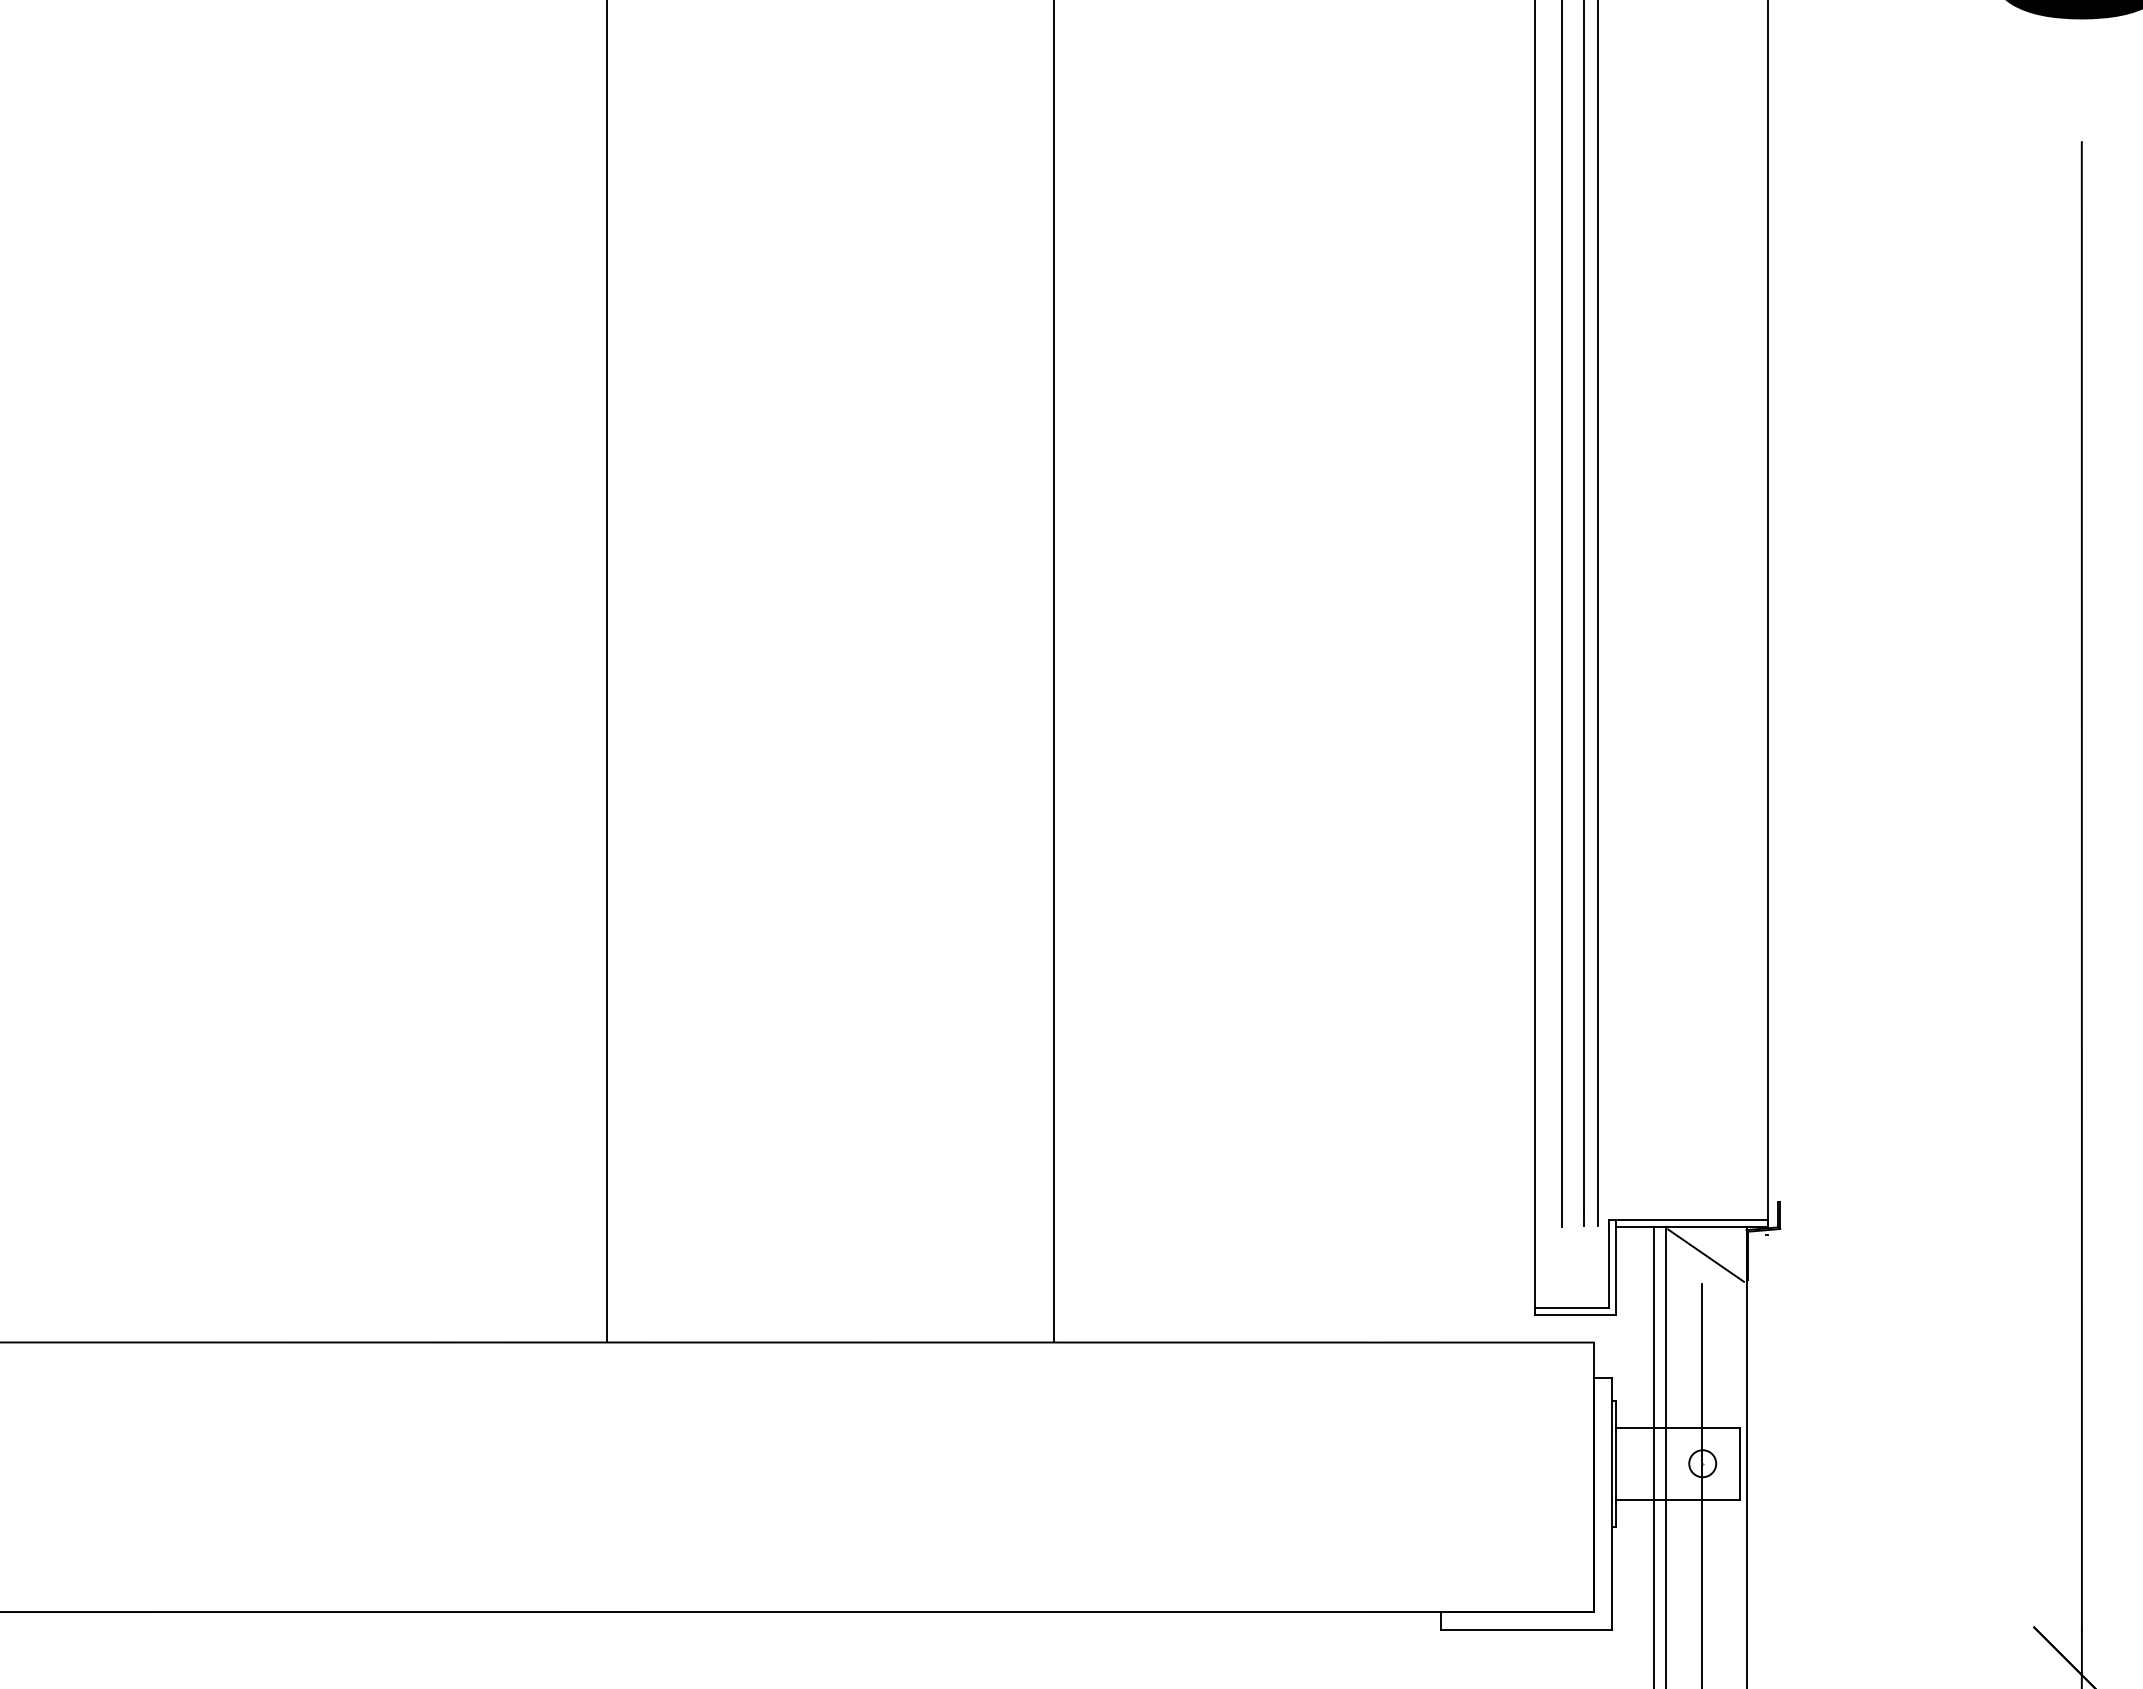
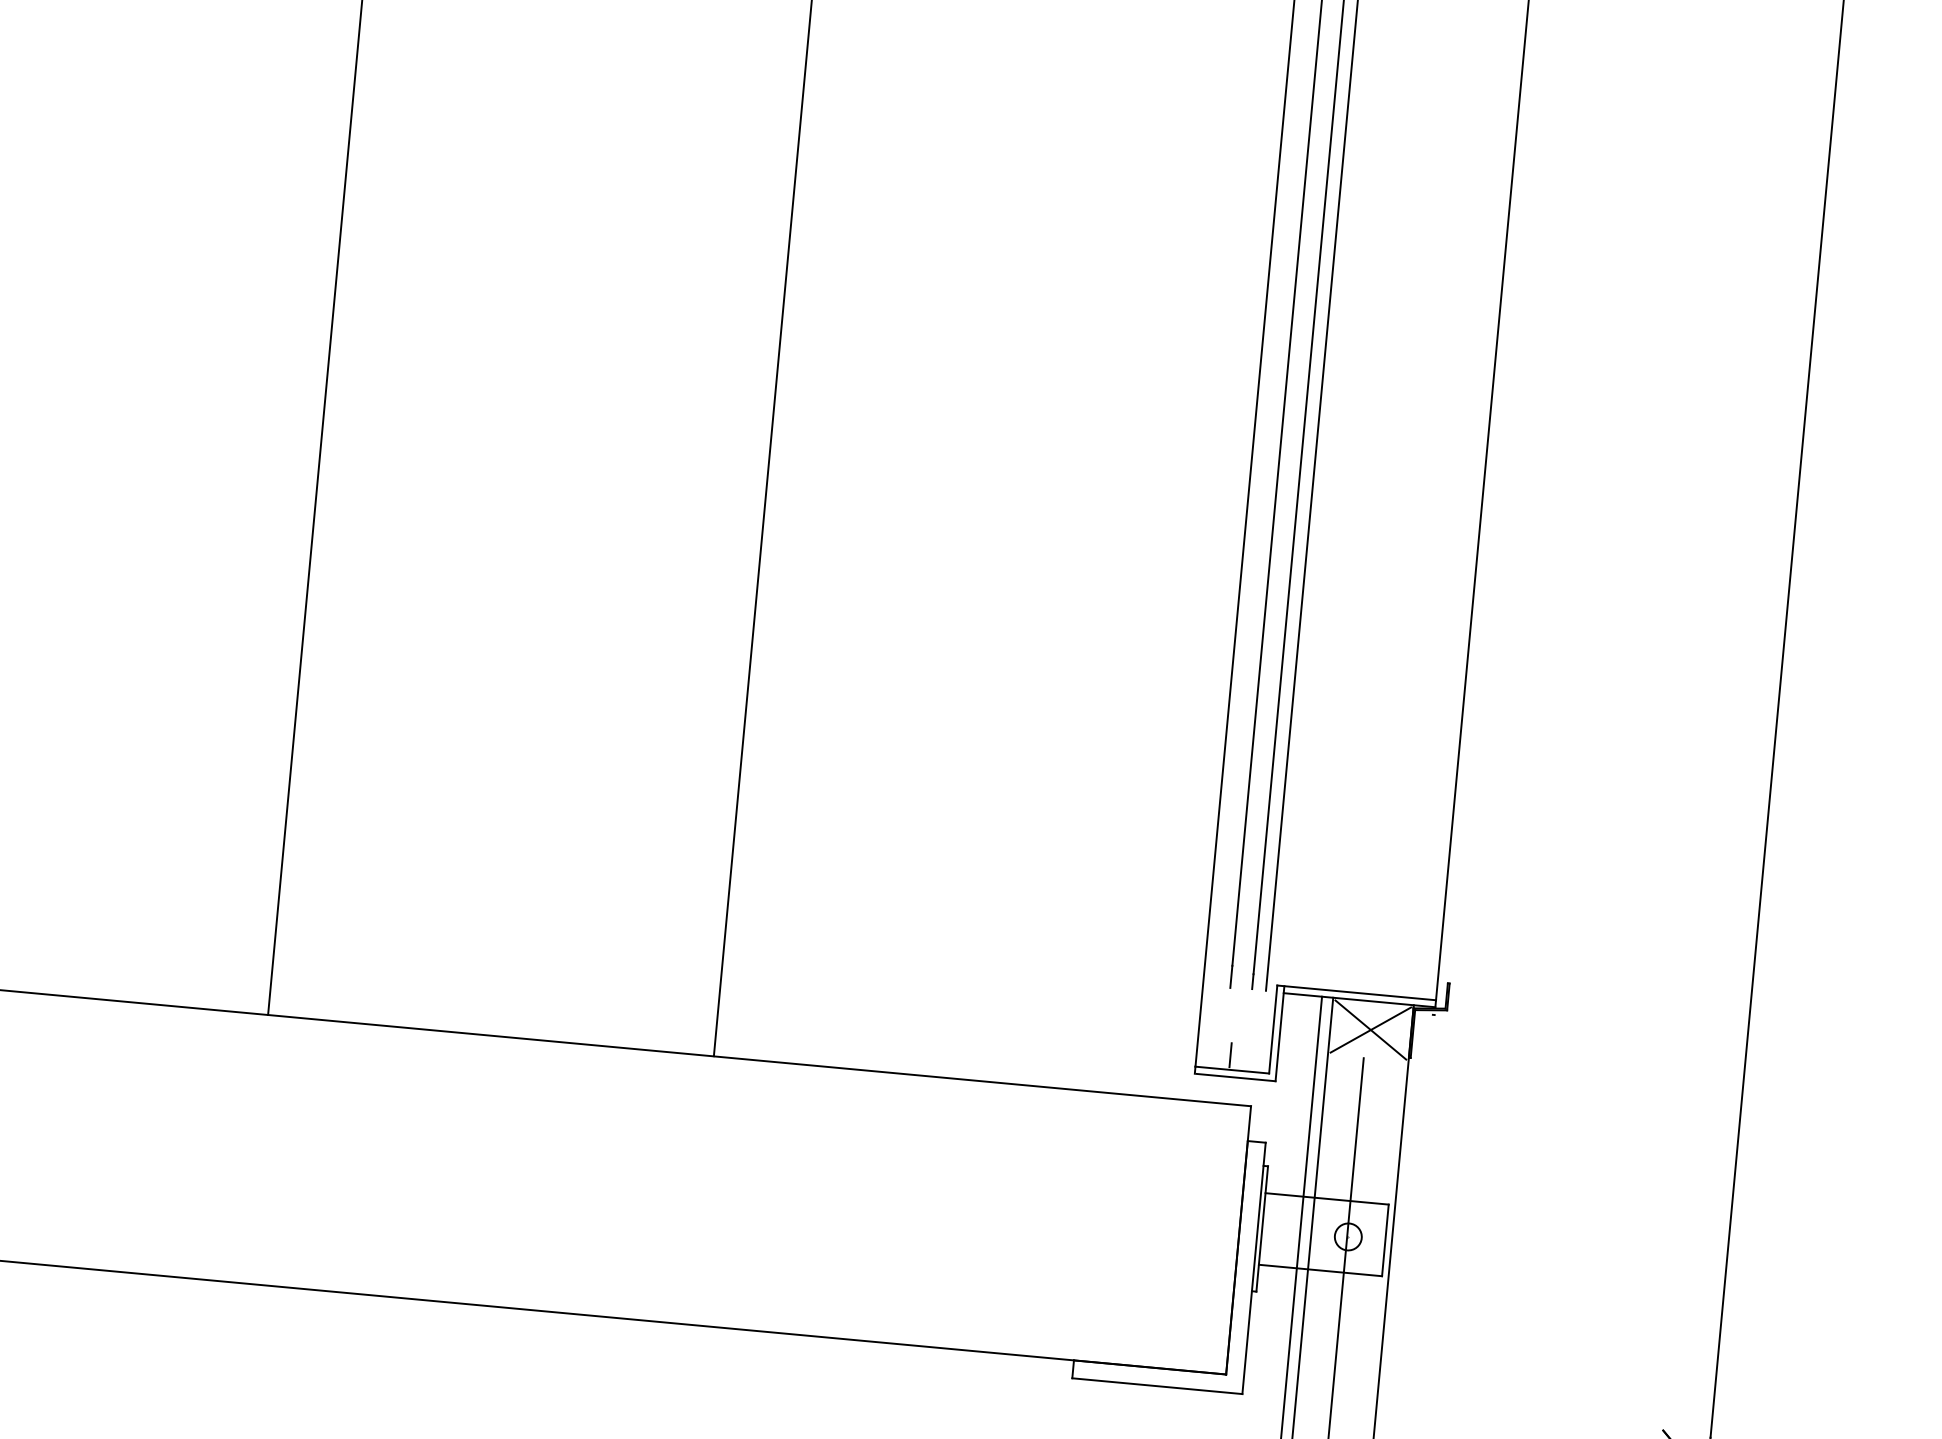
line: (1705, 1255) -> (1370, 1029), added
line: (1568, 1293) -> (1230, 1055), added

